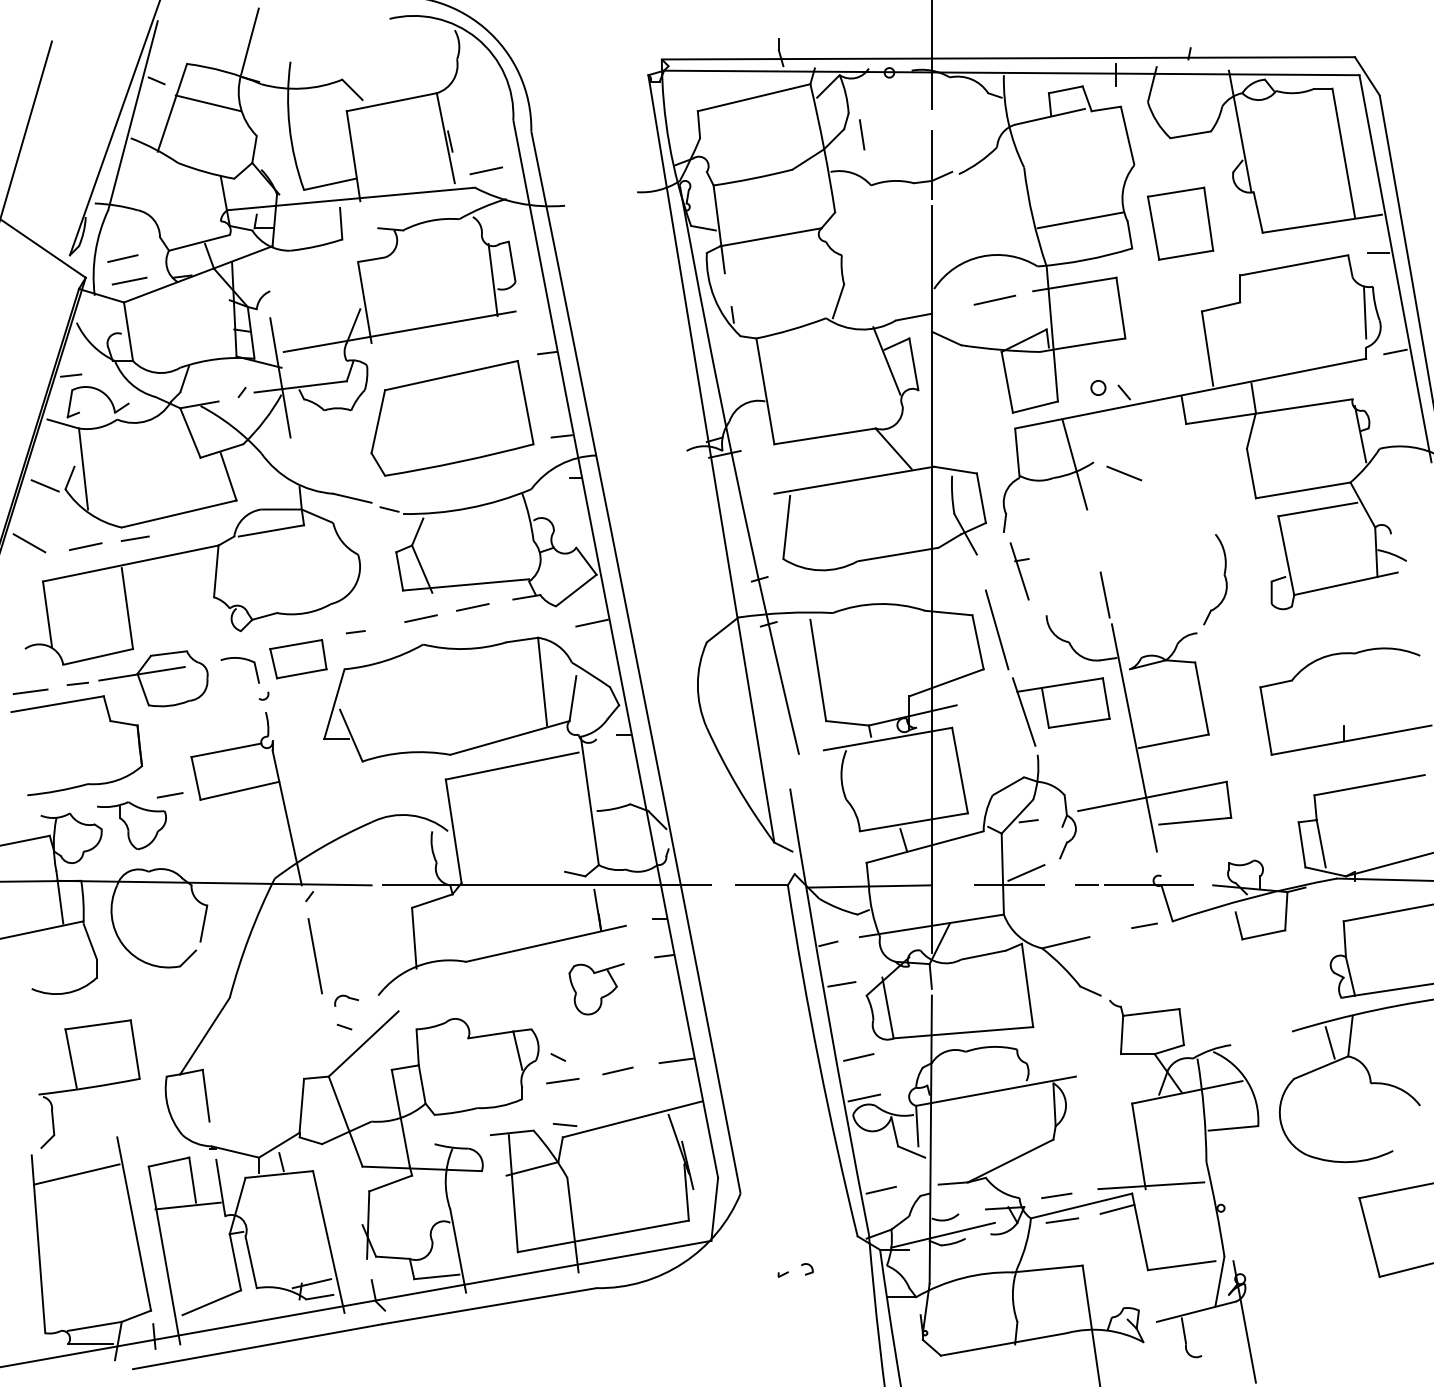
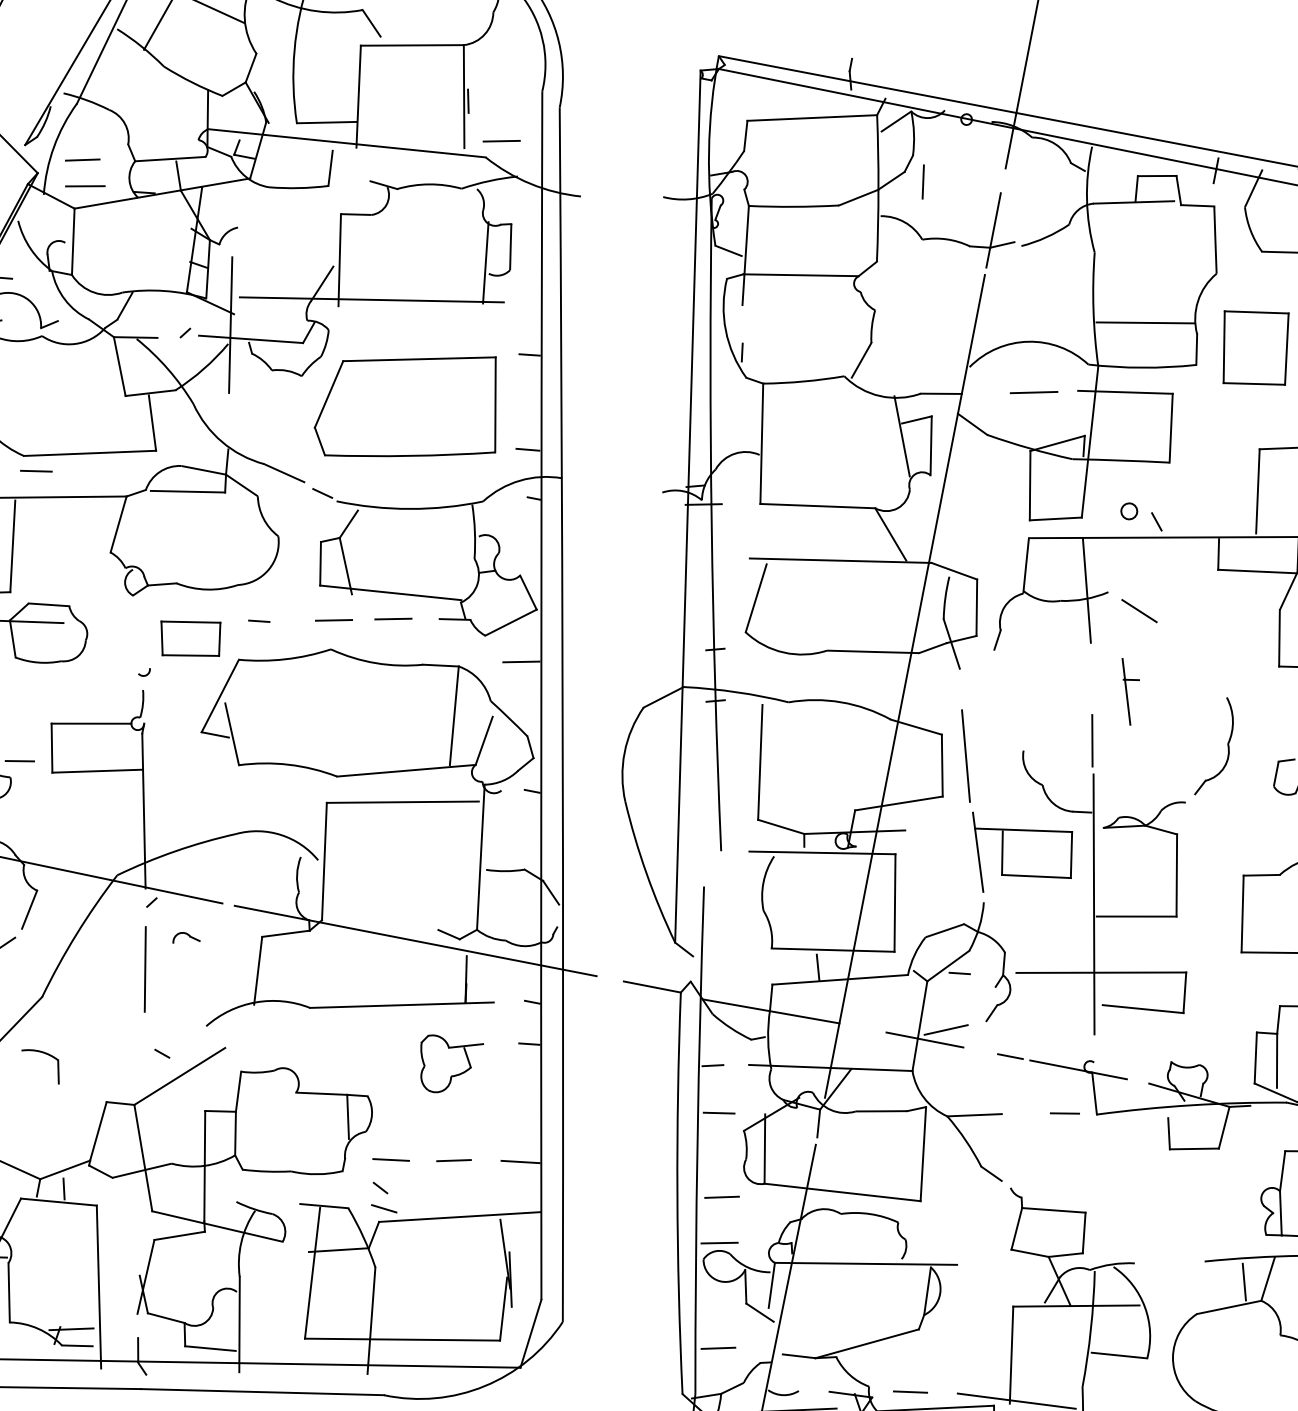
part: (1019, 571) -> (1126, 691), moved
part: (240, 659) -> (43, 1053), moved
part: (346, 1000) -> (186, 939), moved
line: (558, 1057) -> (380, 1188), moved

